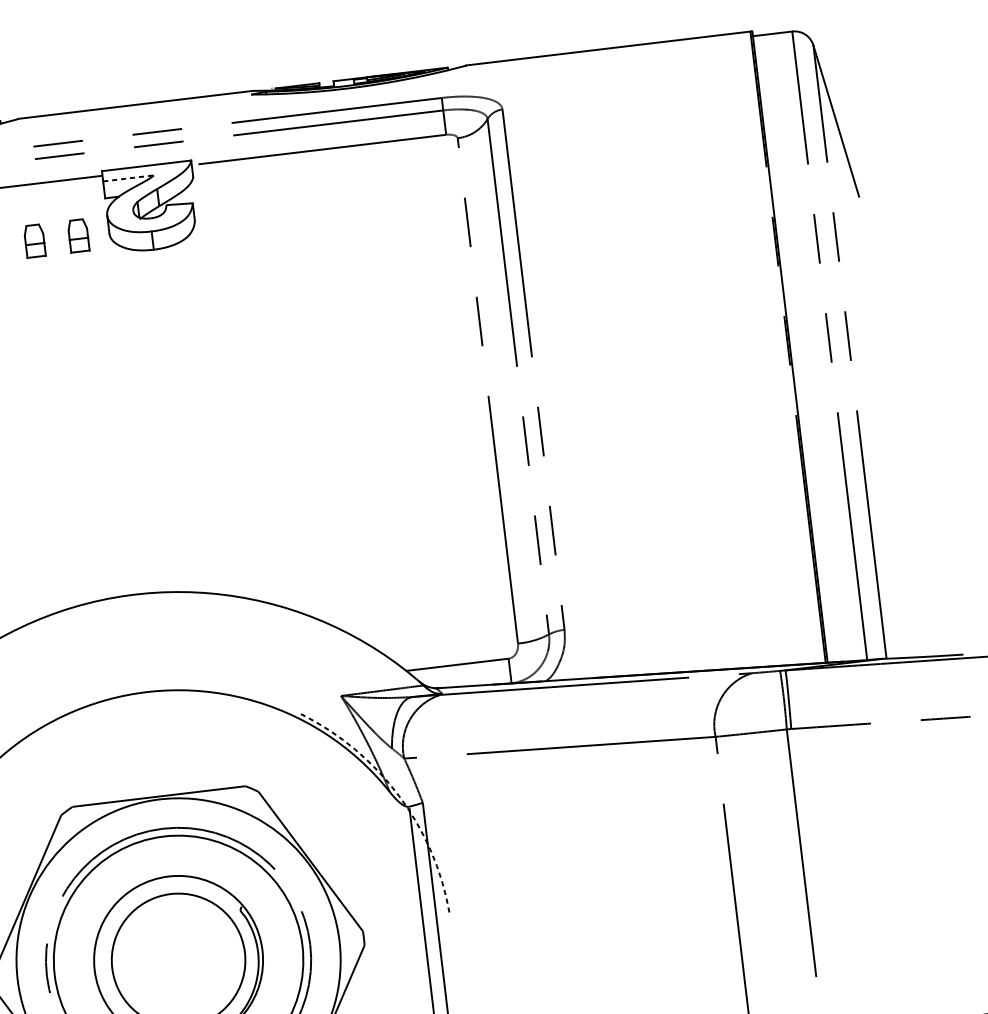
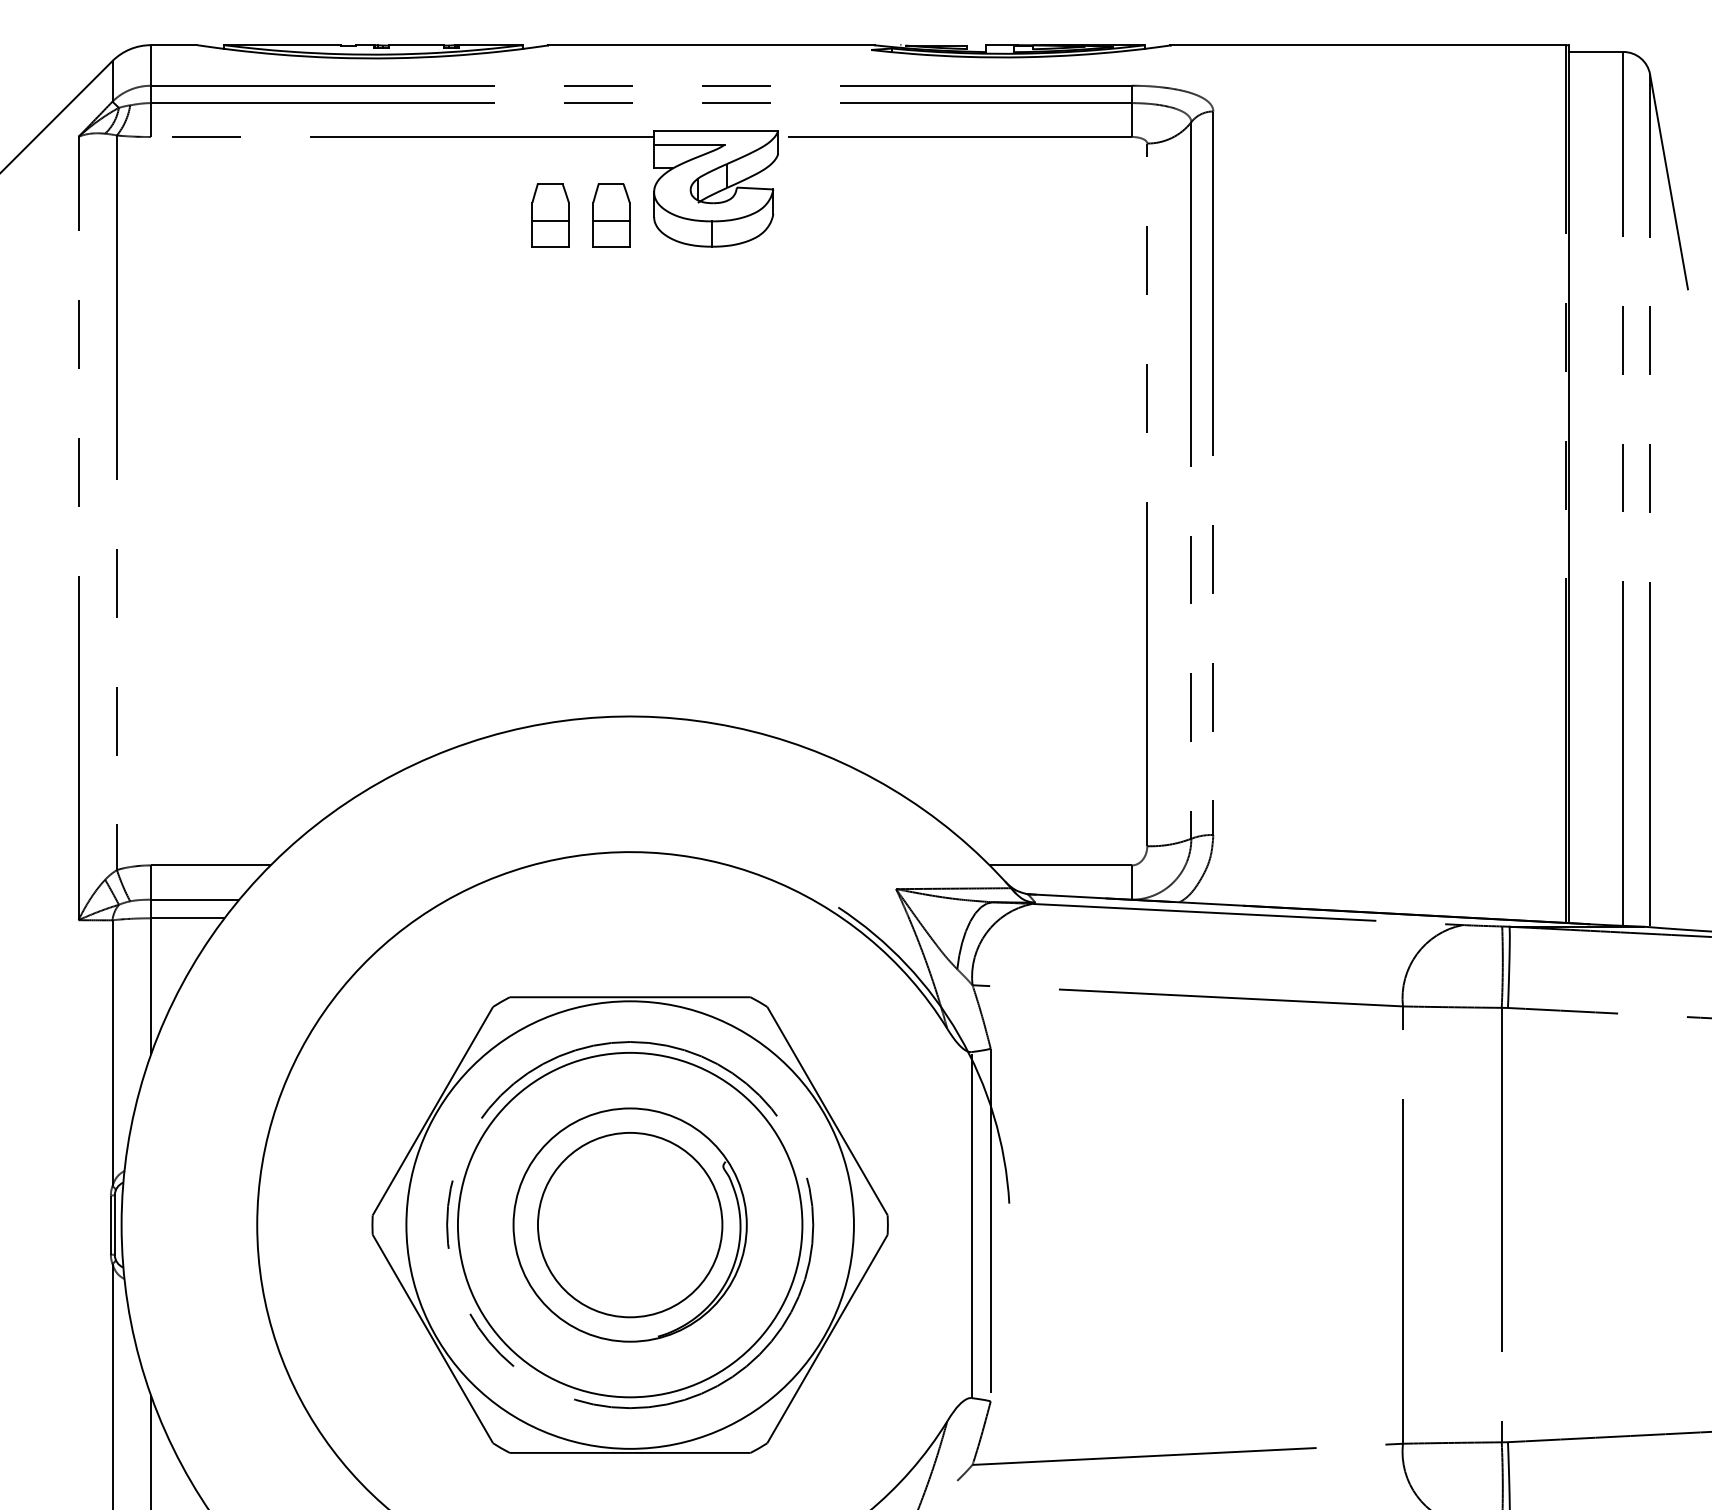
line: (128, 178) -> (689, 144), dashed -> solid
part: (78, 235) -> (611, 215), size x1.43
part: (34, 241) -> (550, 215), size x1.43
arc: (399, 795) -> (959, 1035), dashed -> solid

